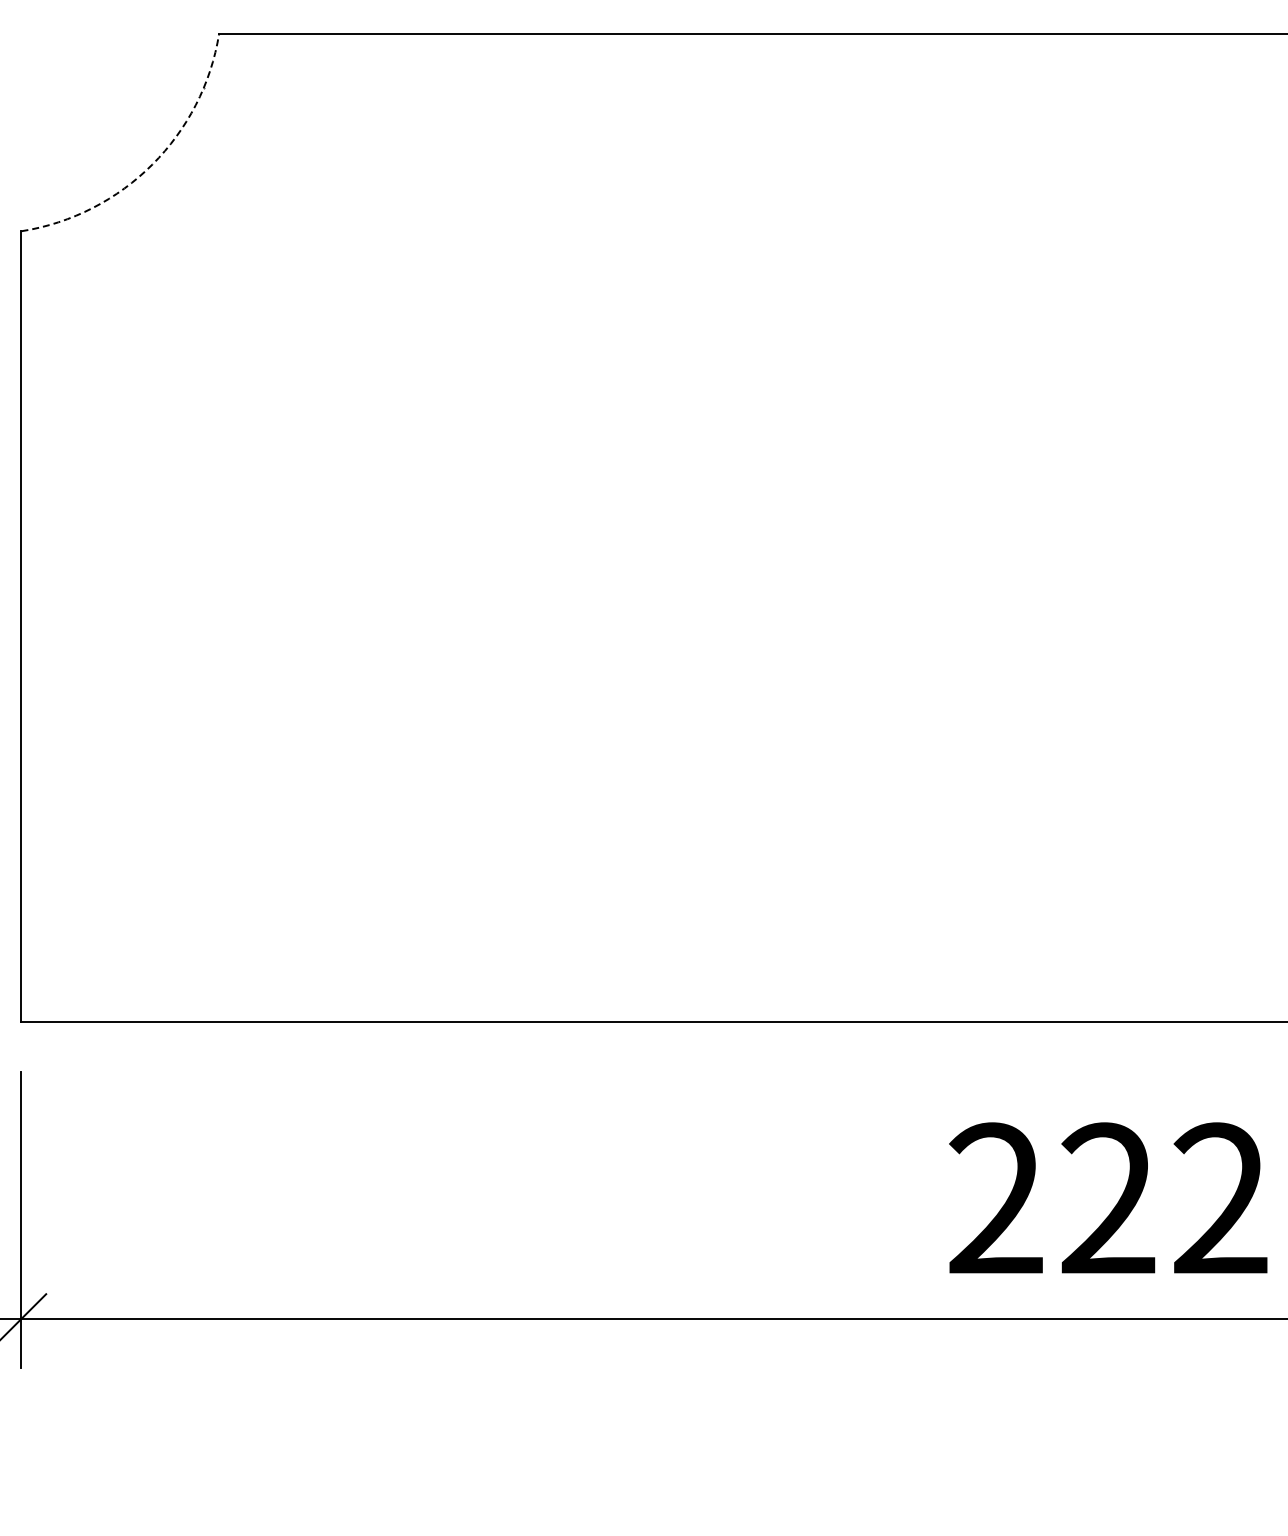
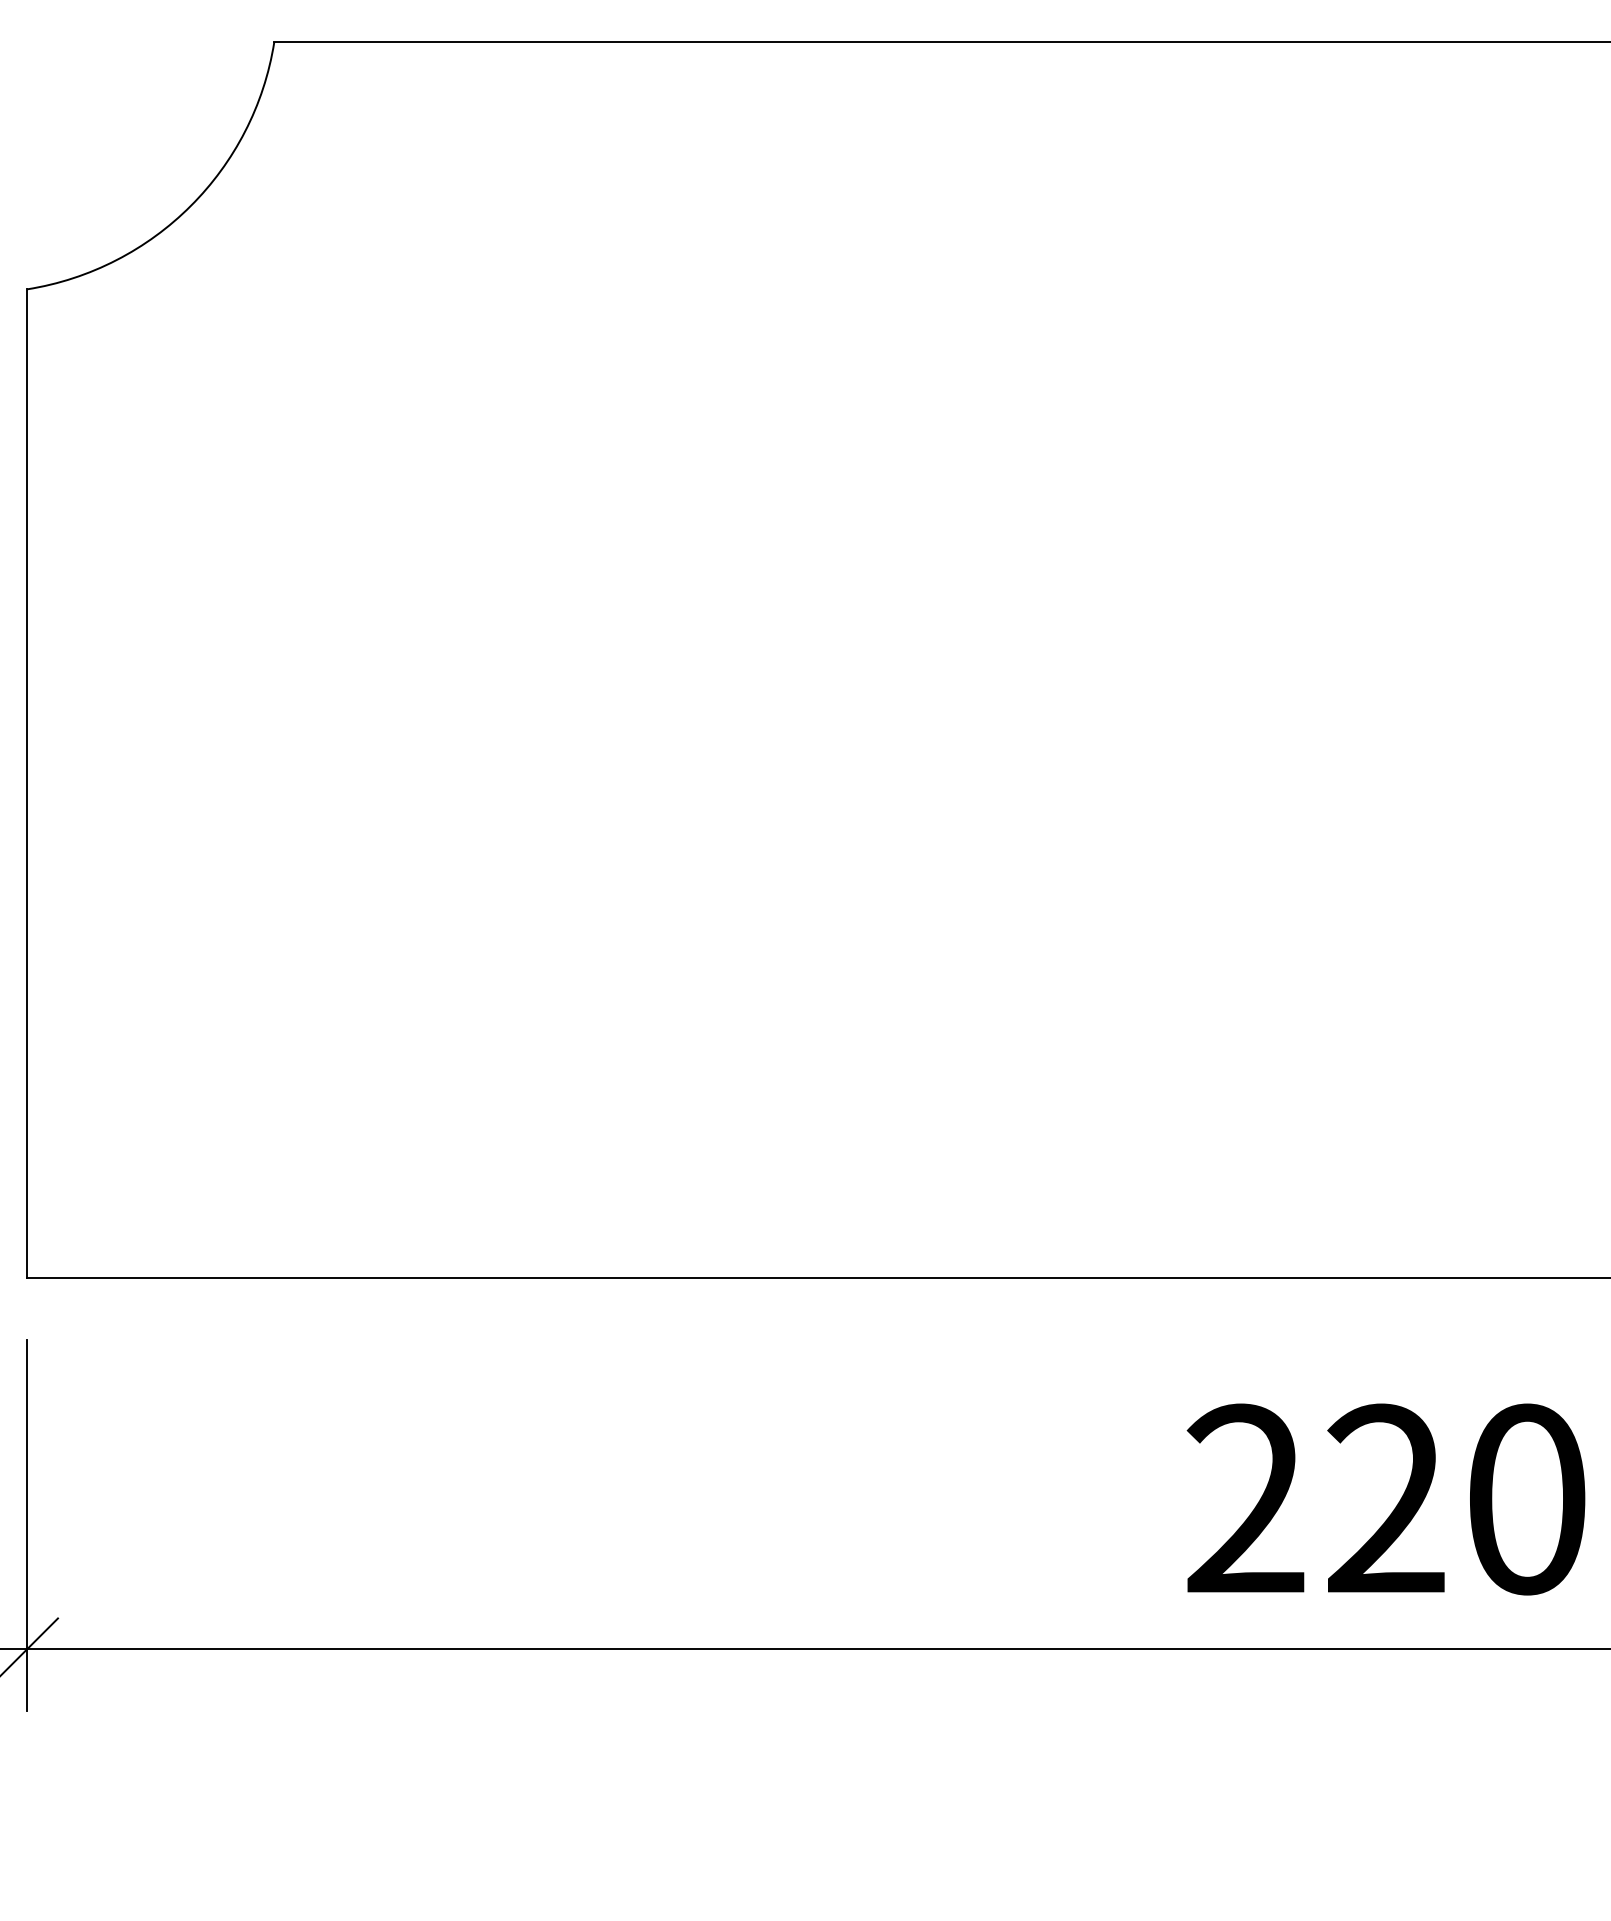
arc: (152, 164) -> (190, 205), dashed -> solid
text: (1220, 1198) -> (1526, 1498), 222 -> 220

